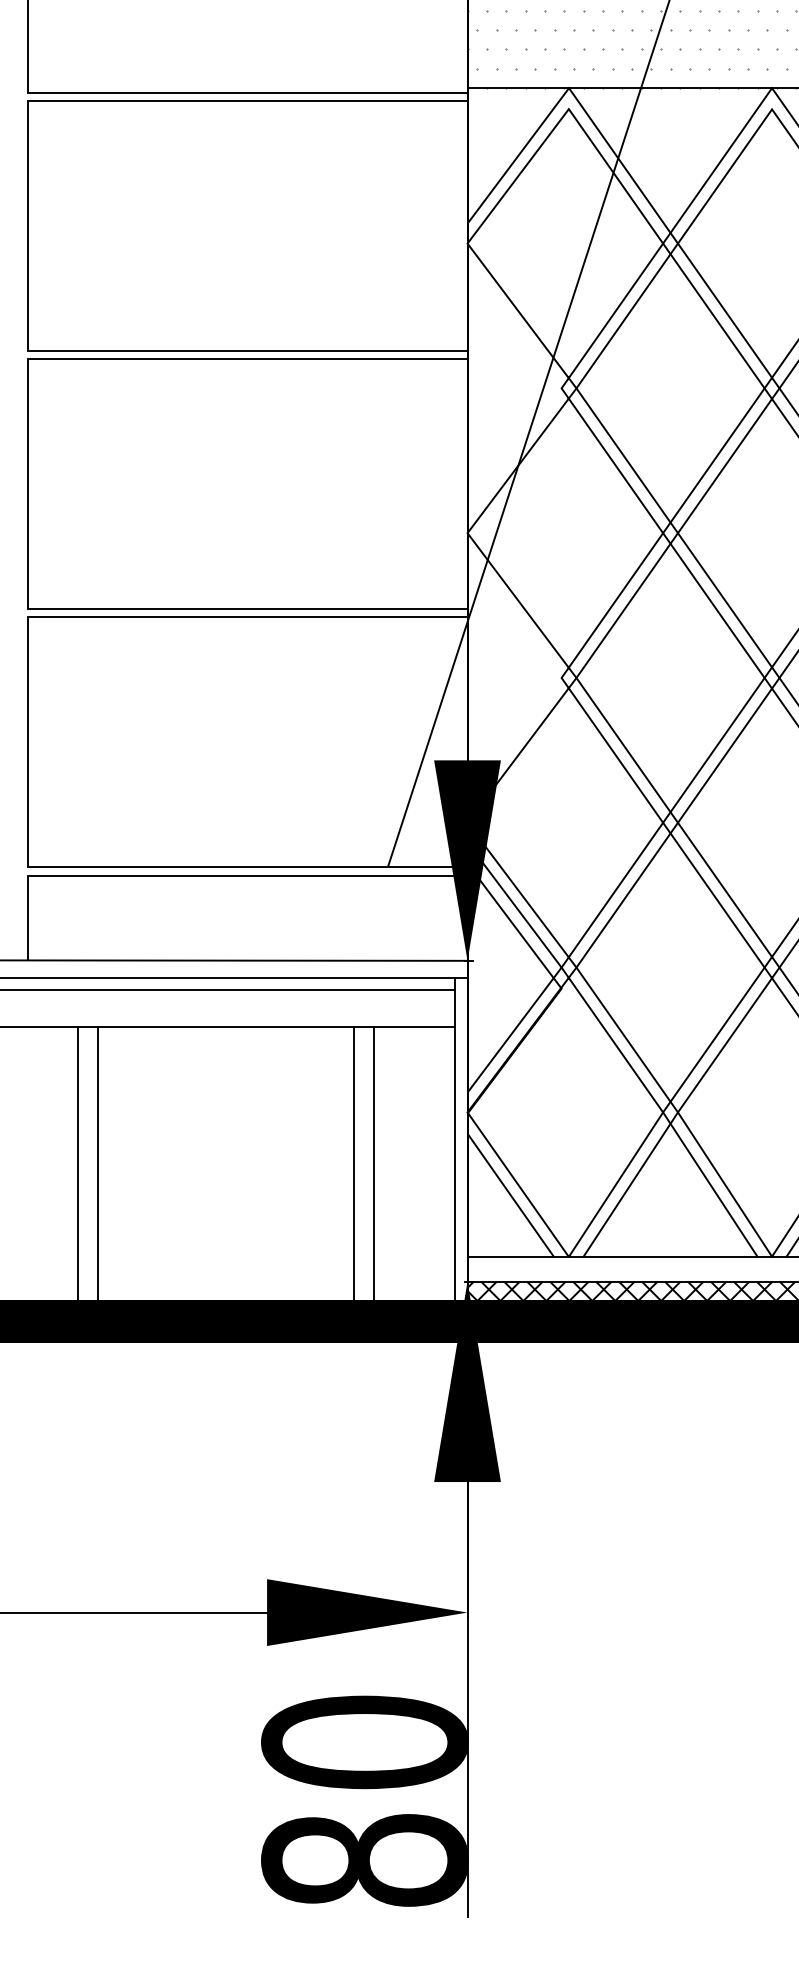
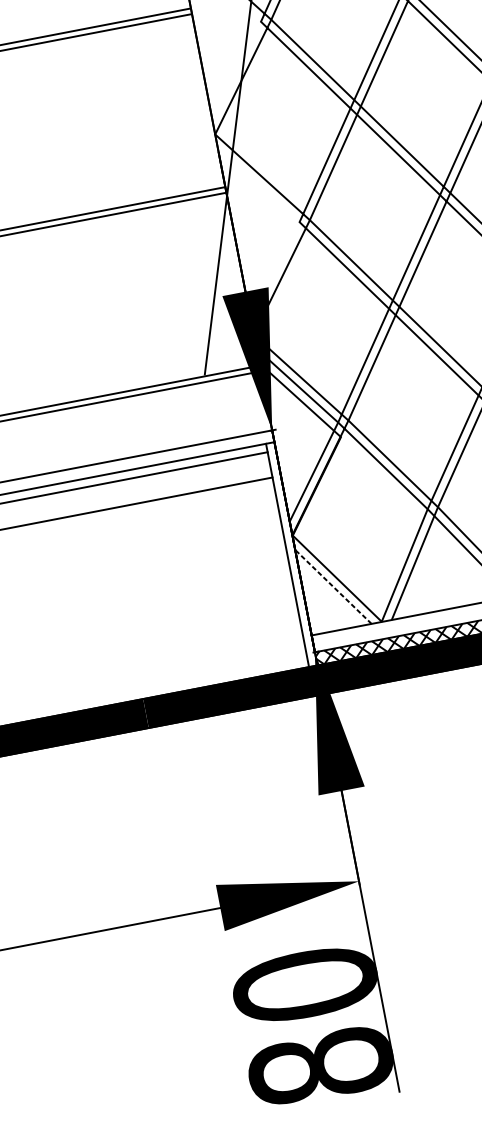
line: (77, 1163) -> (29, 622), removed
line: (98, 1163) -> (43, 619), removed
line: (353, 1163) -> (220, 585), removed
line: (374, 1163) -> (234, 583), removed
line: (510, 1195) -> (333, 587), solid -> dashed

